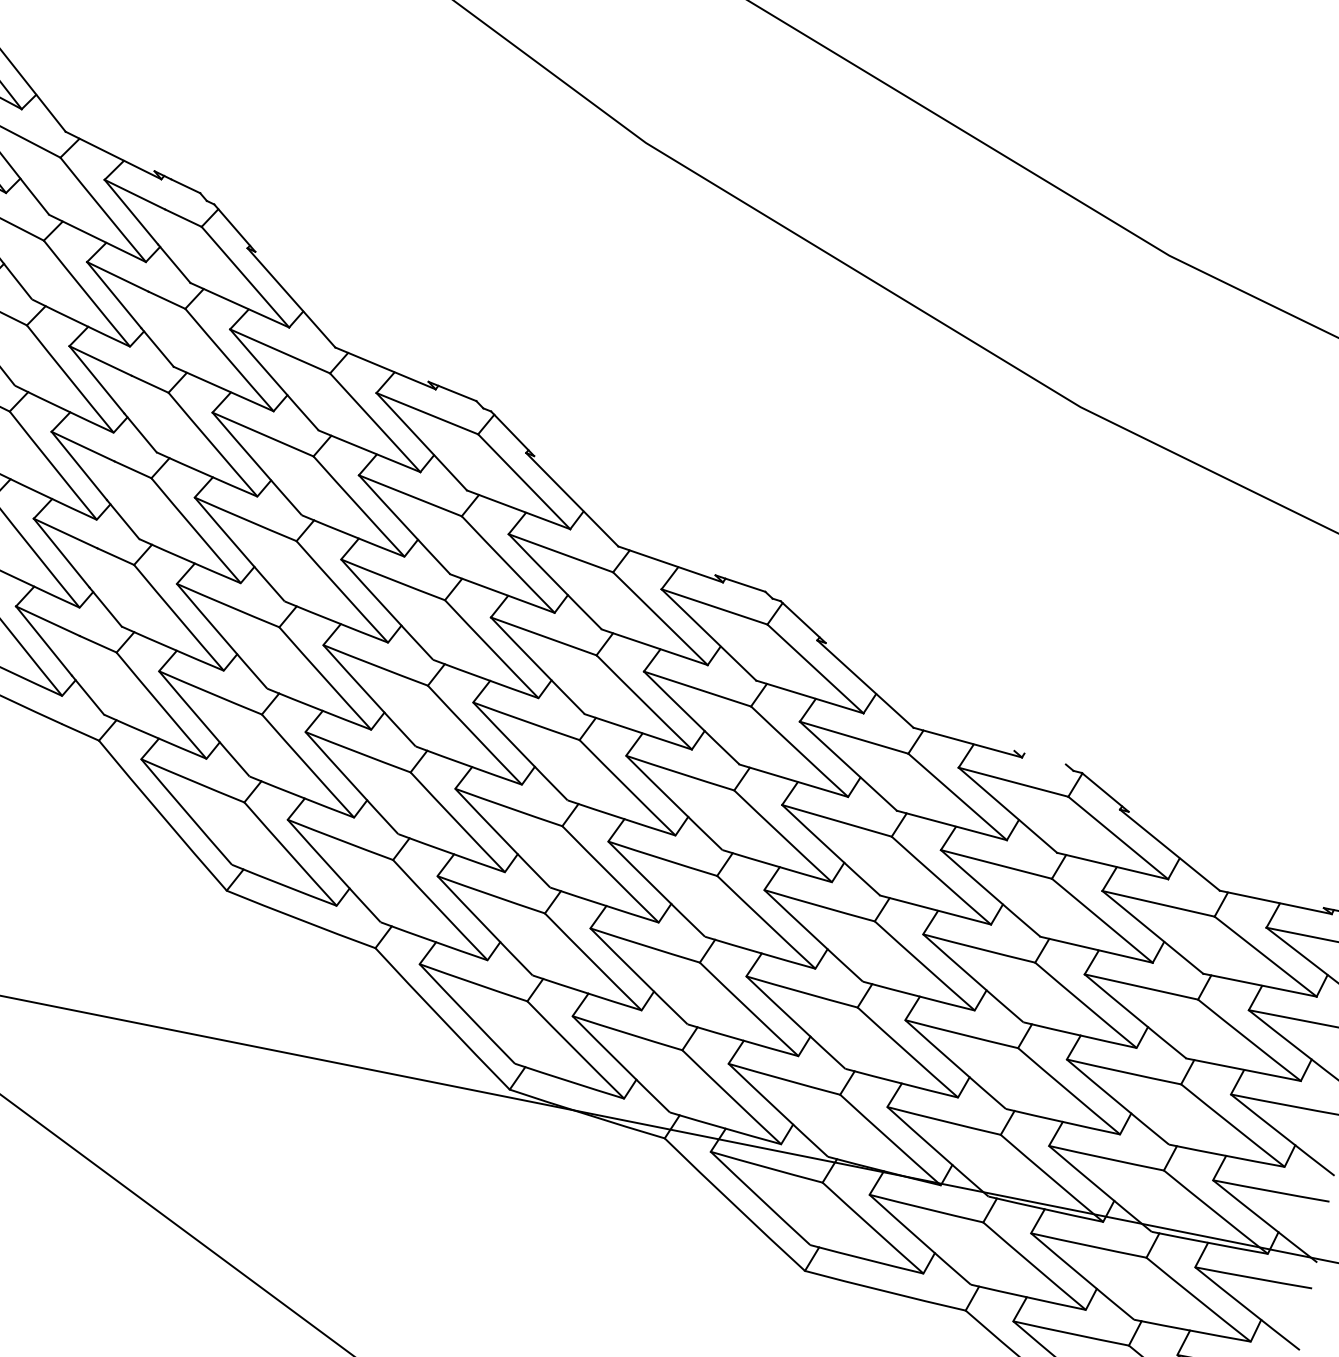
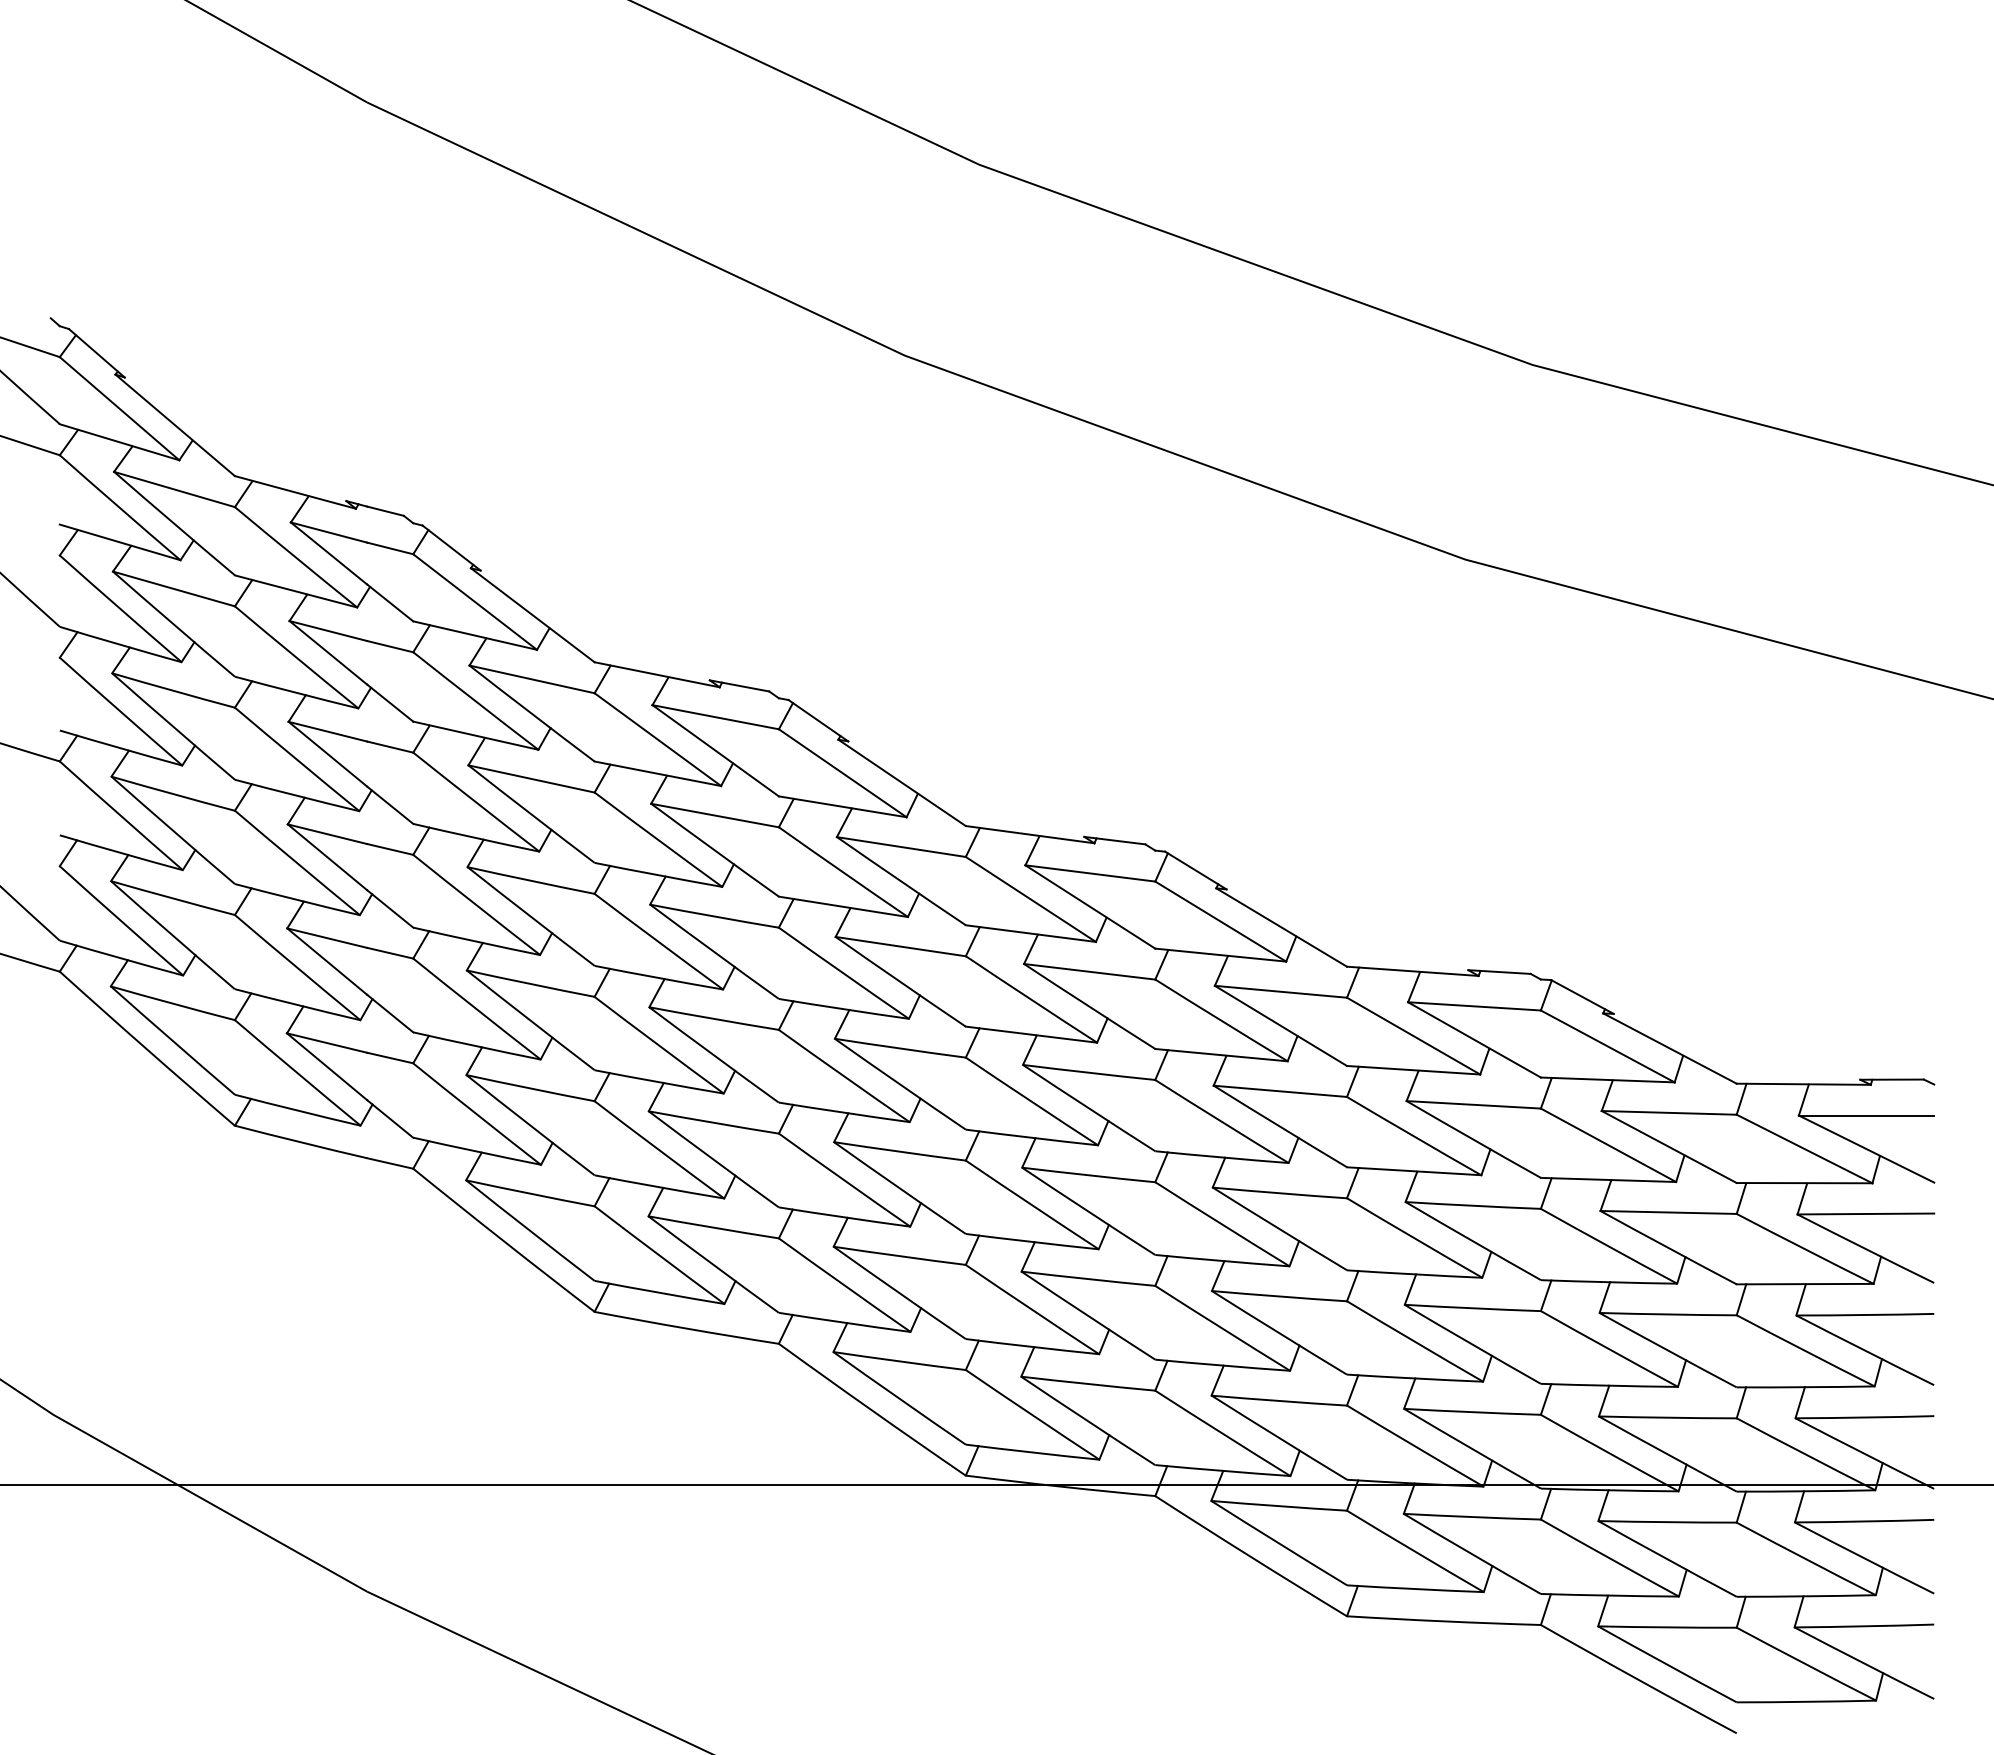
line: (1040, 757) -> (1499, 971), added

